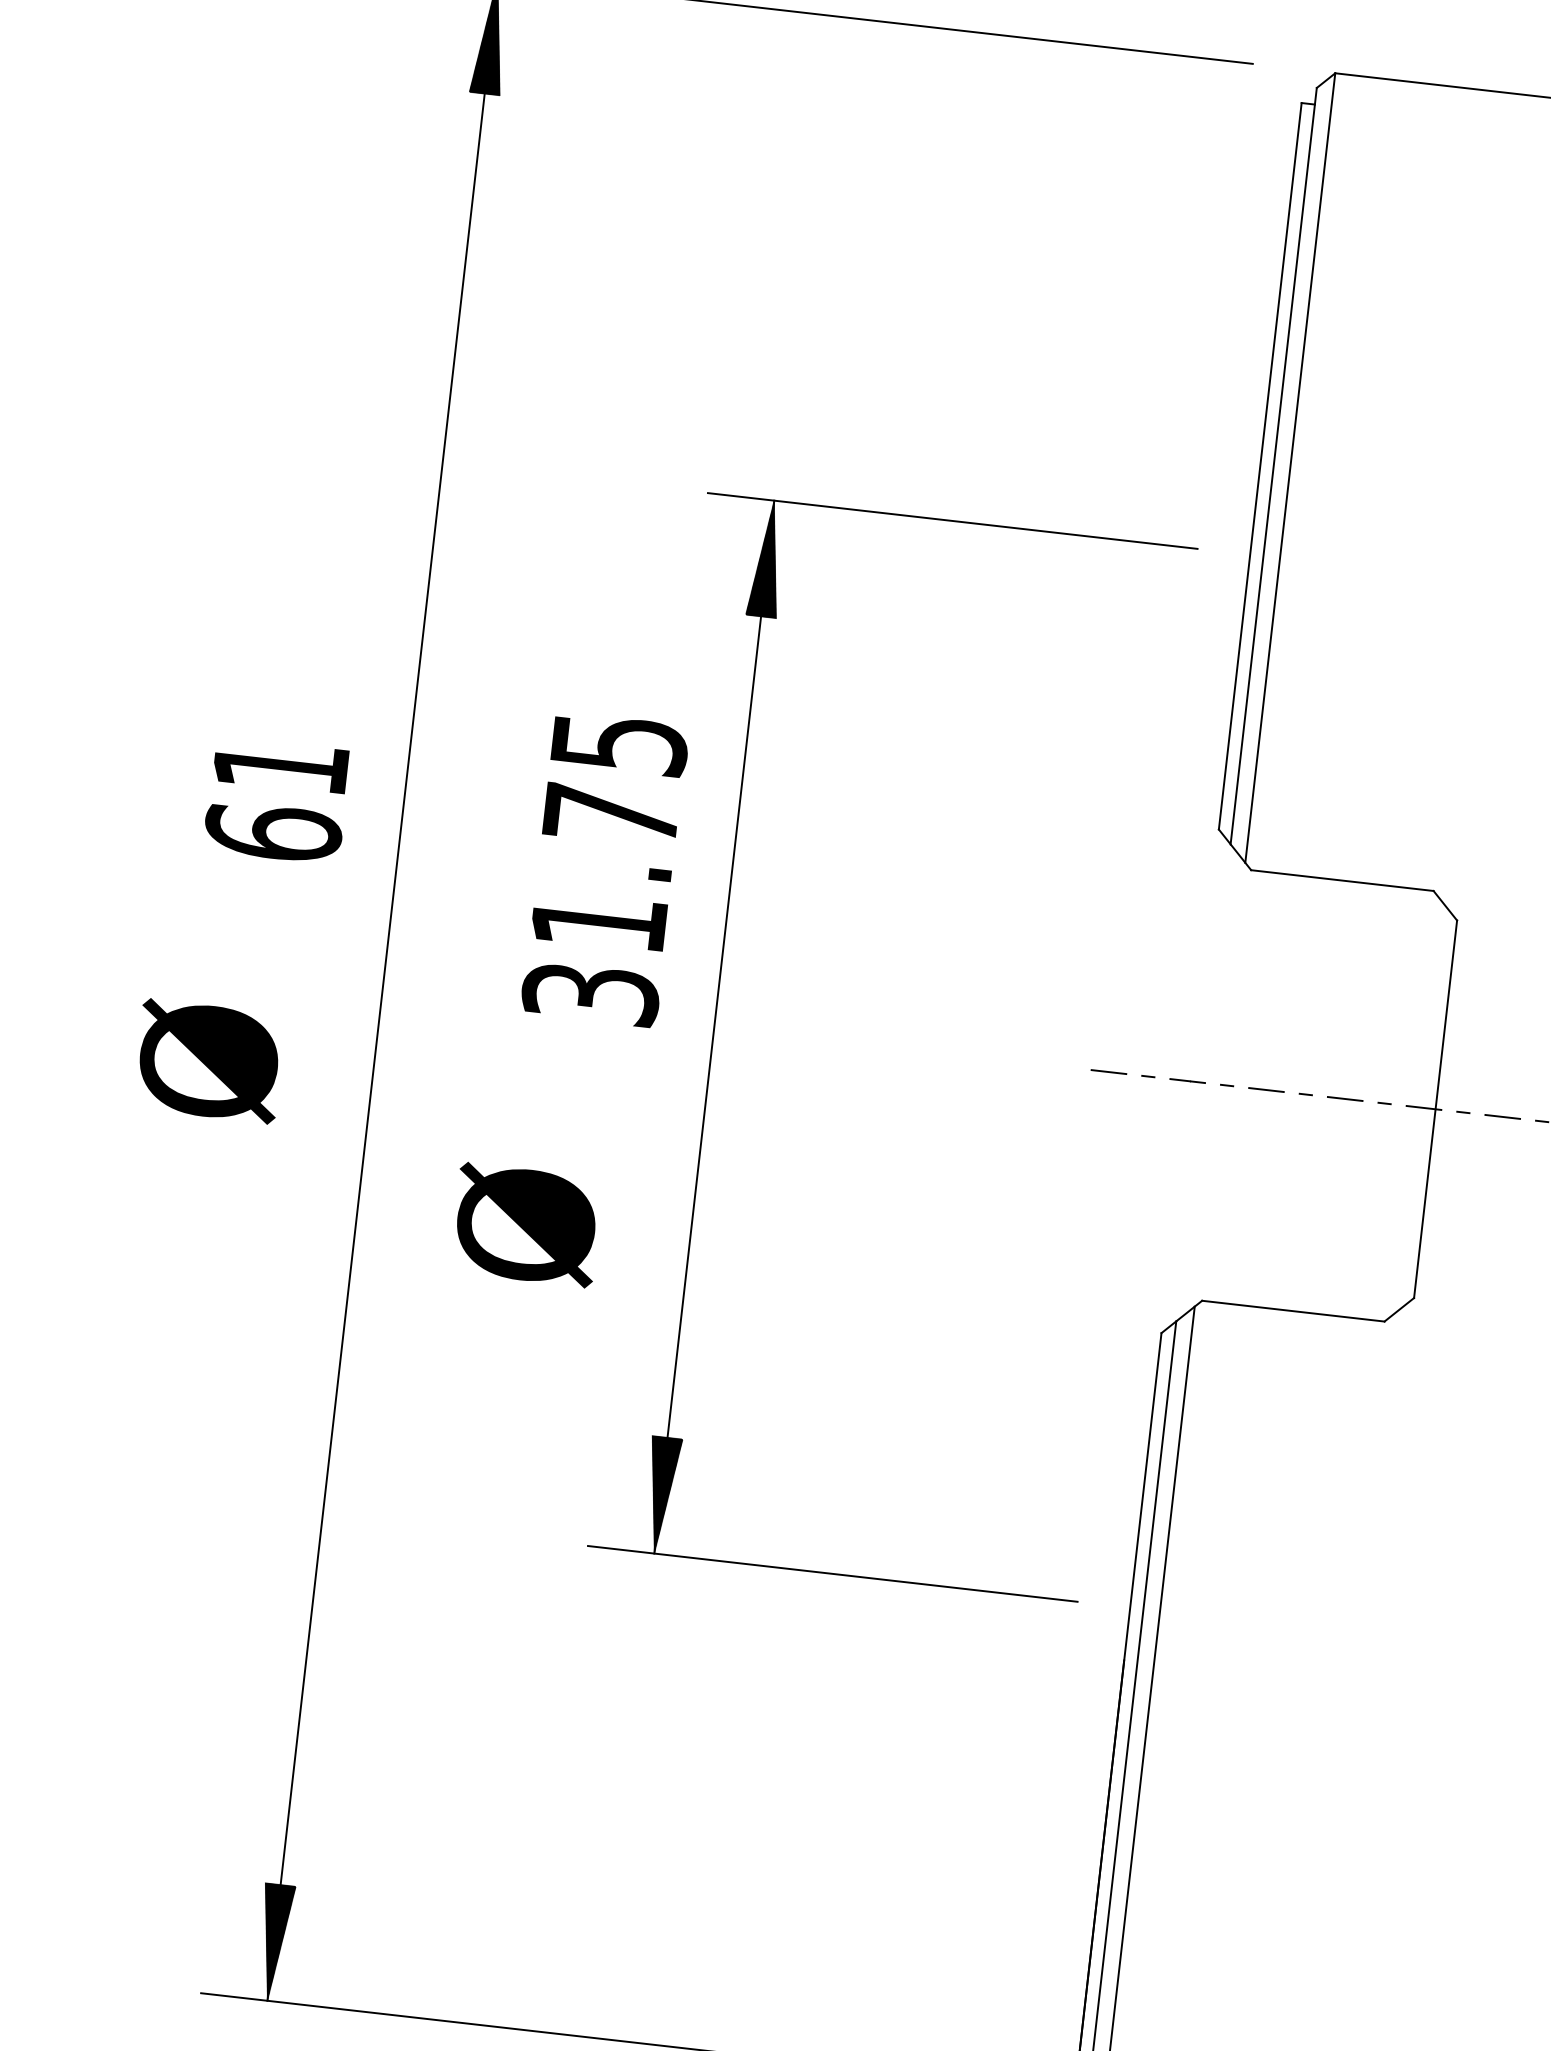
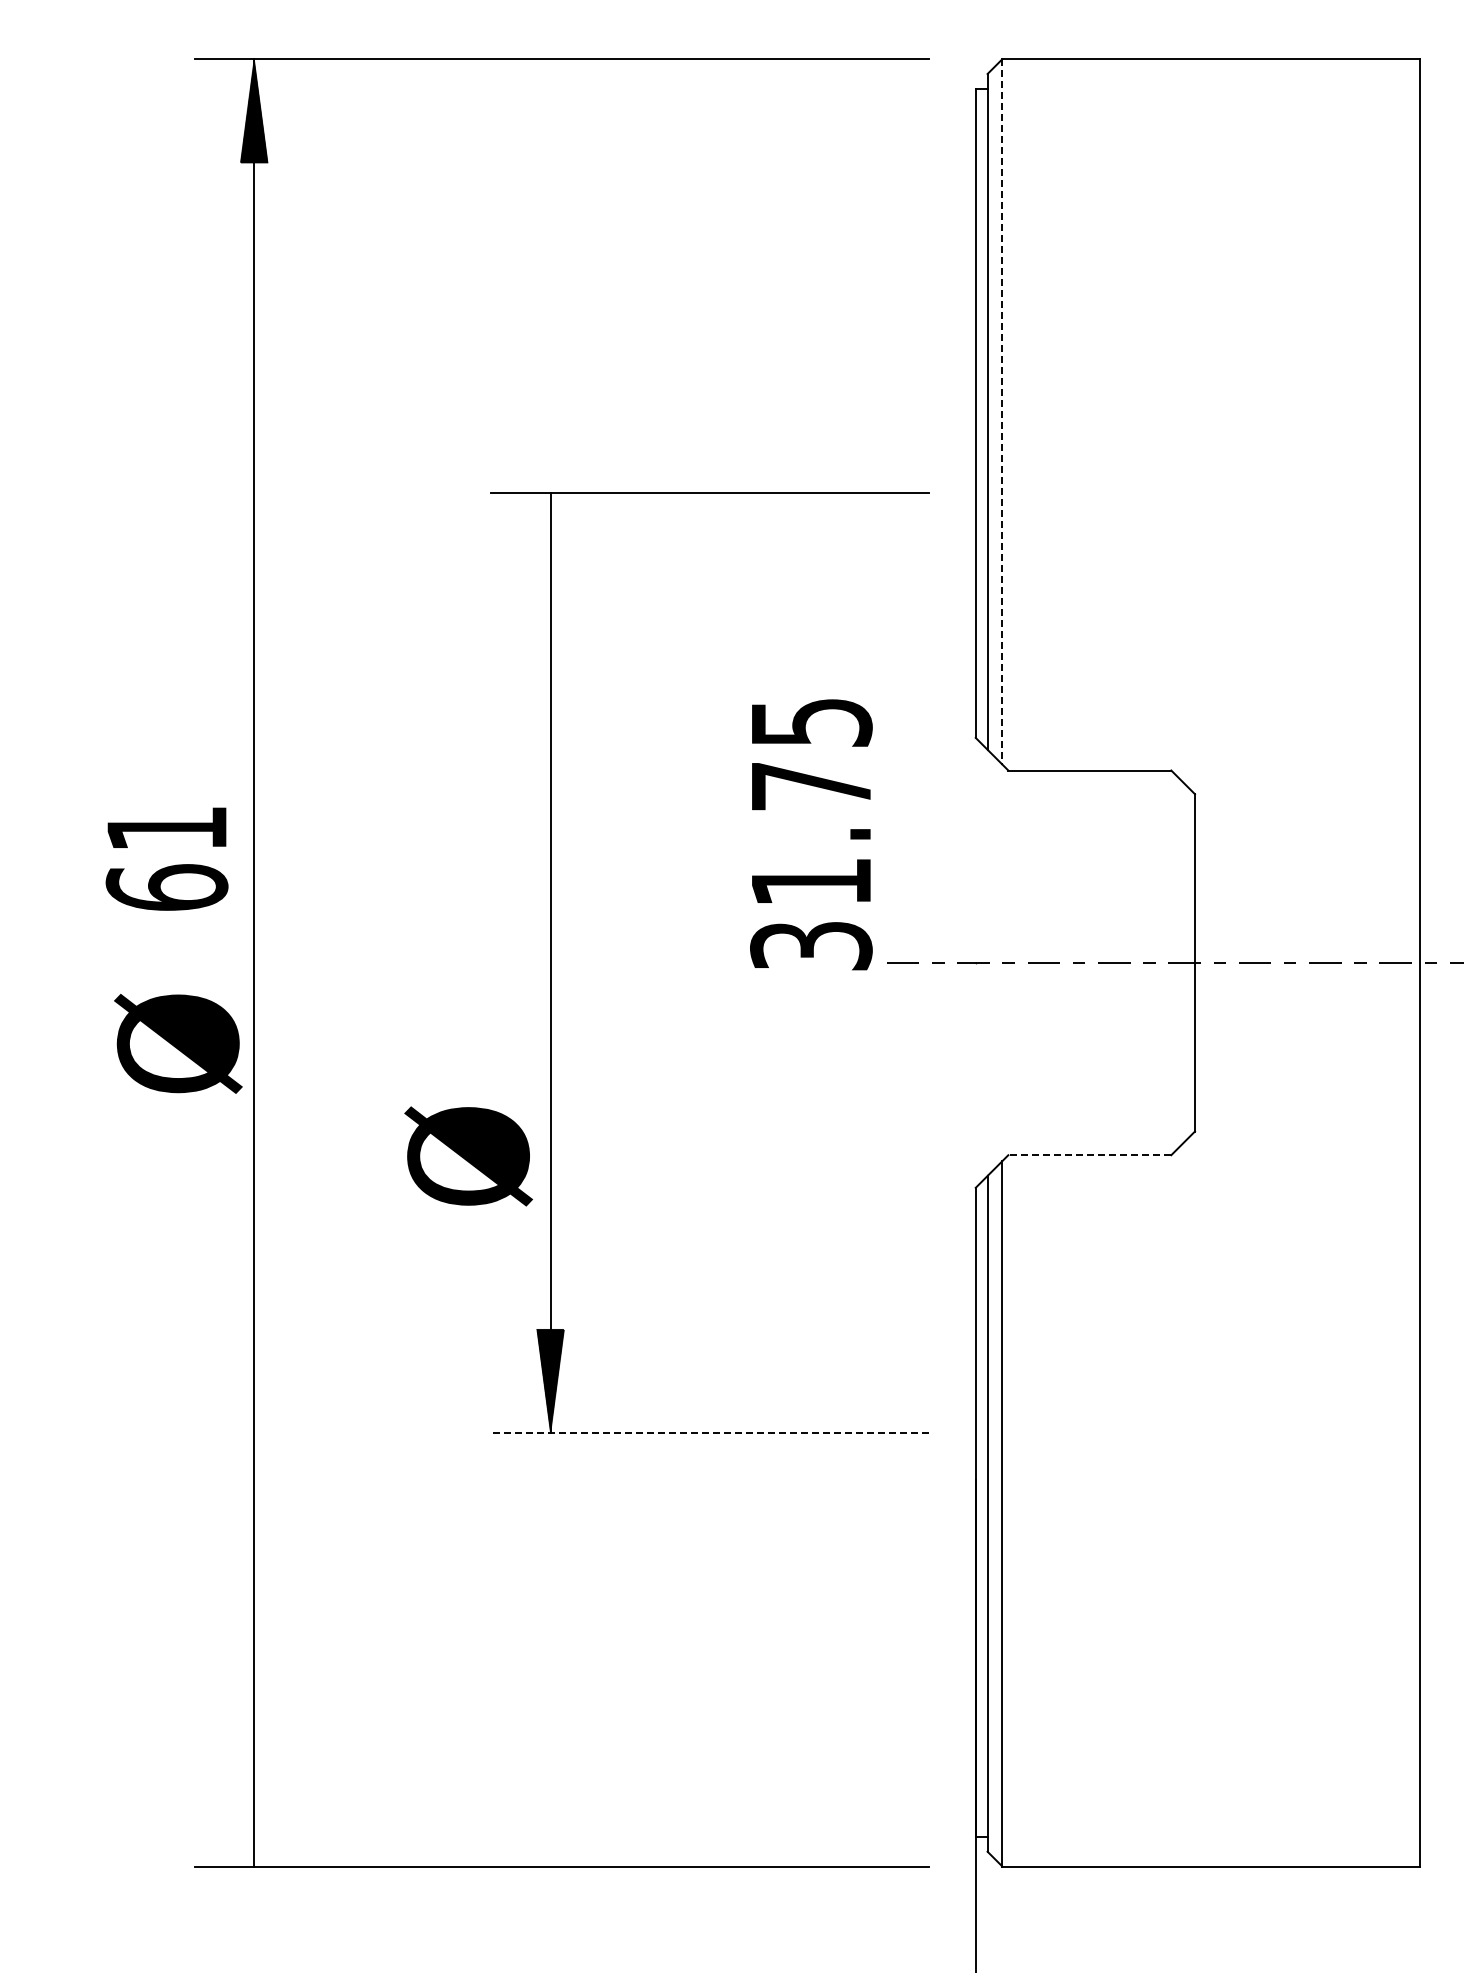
line: (1290, 467) -> (1002, 411), solid -> dashed
hatch: (767, 558) -> (550, 544), removed
text: (276, 799) -> (166, 858), moved
text: (605, 869) -> (811, 834), moved
text: (209, 1060) -> (178, 1043), moved
text: (526, 1225) -> (468, 1156), moved
line: (1292, 1311) -> (1089, 1155), solid -> dashed
line: (833, 1574) -> (710, 1433), solid -> dashed
hatch: (273, 1941) -> (253, 1813), removed

